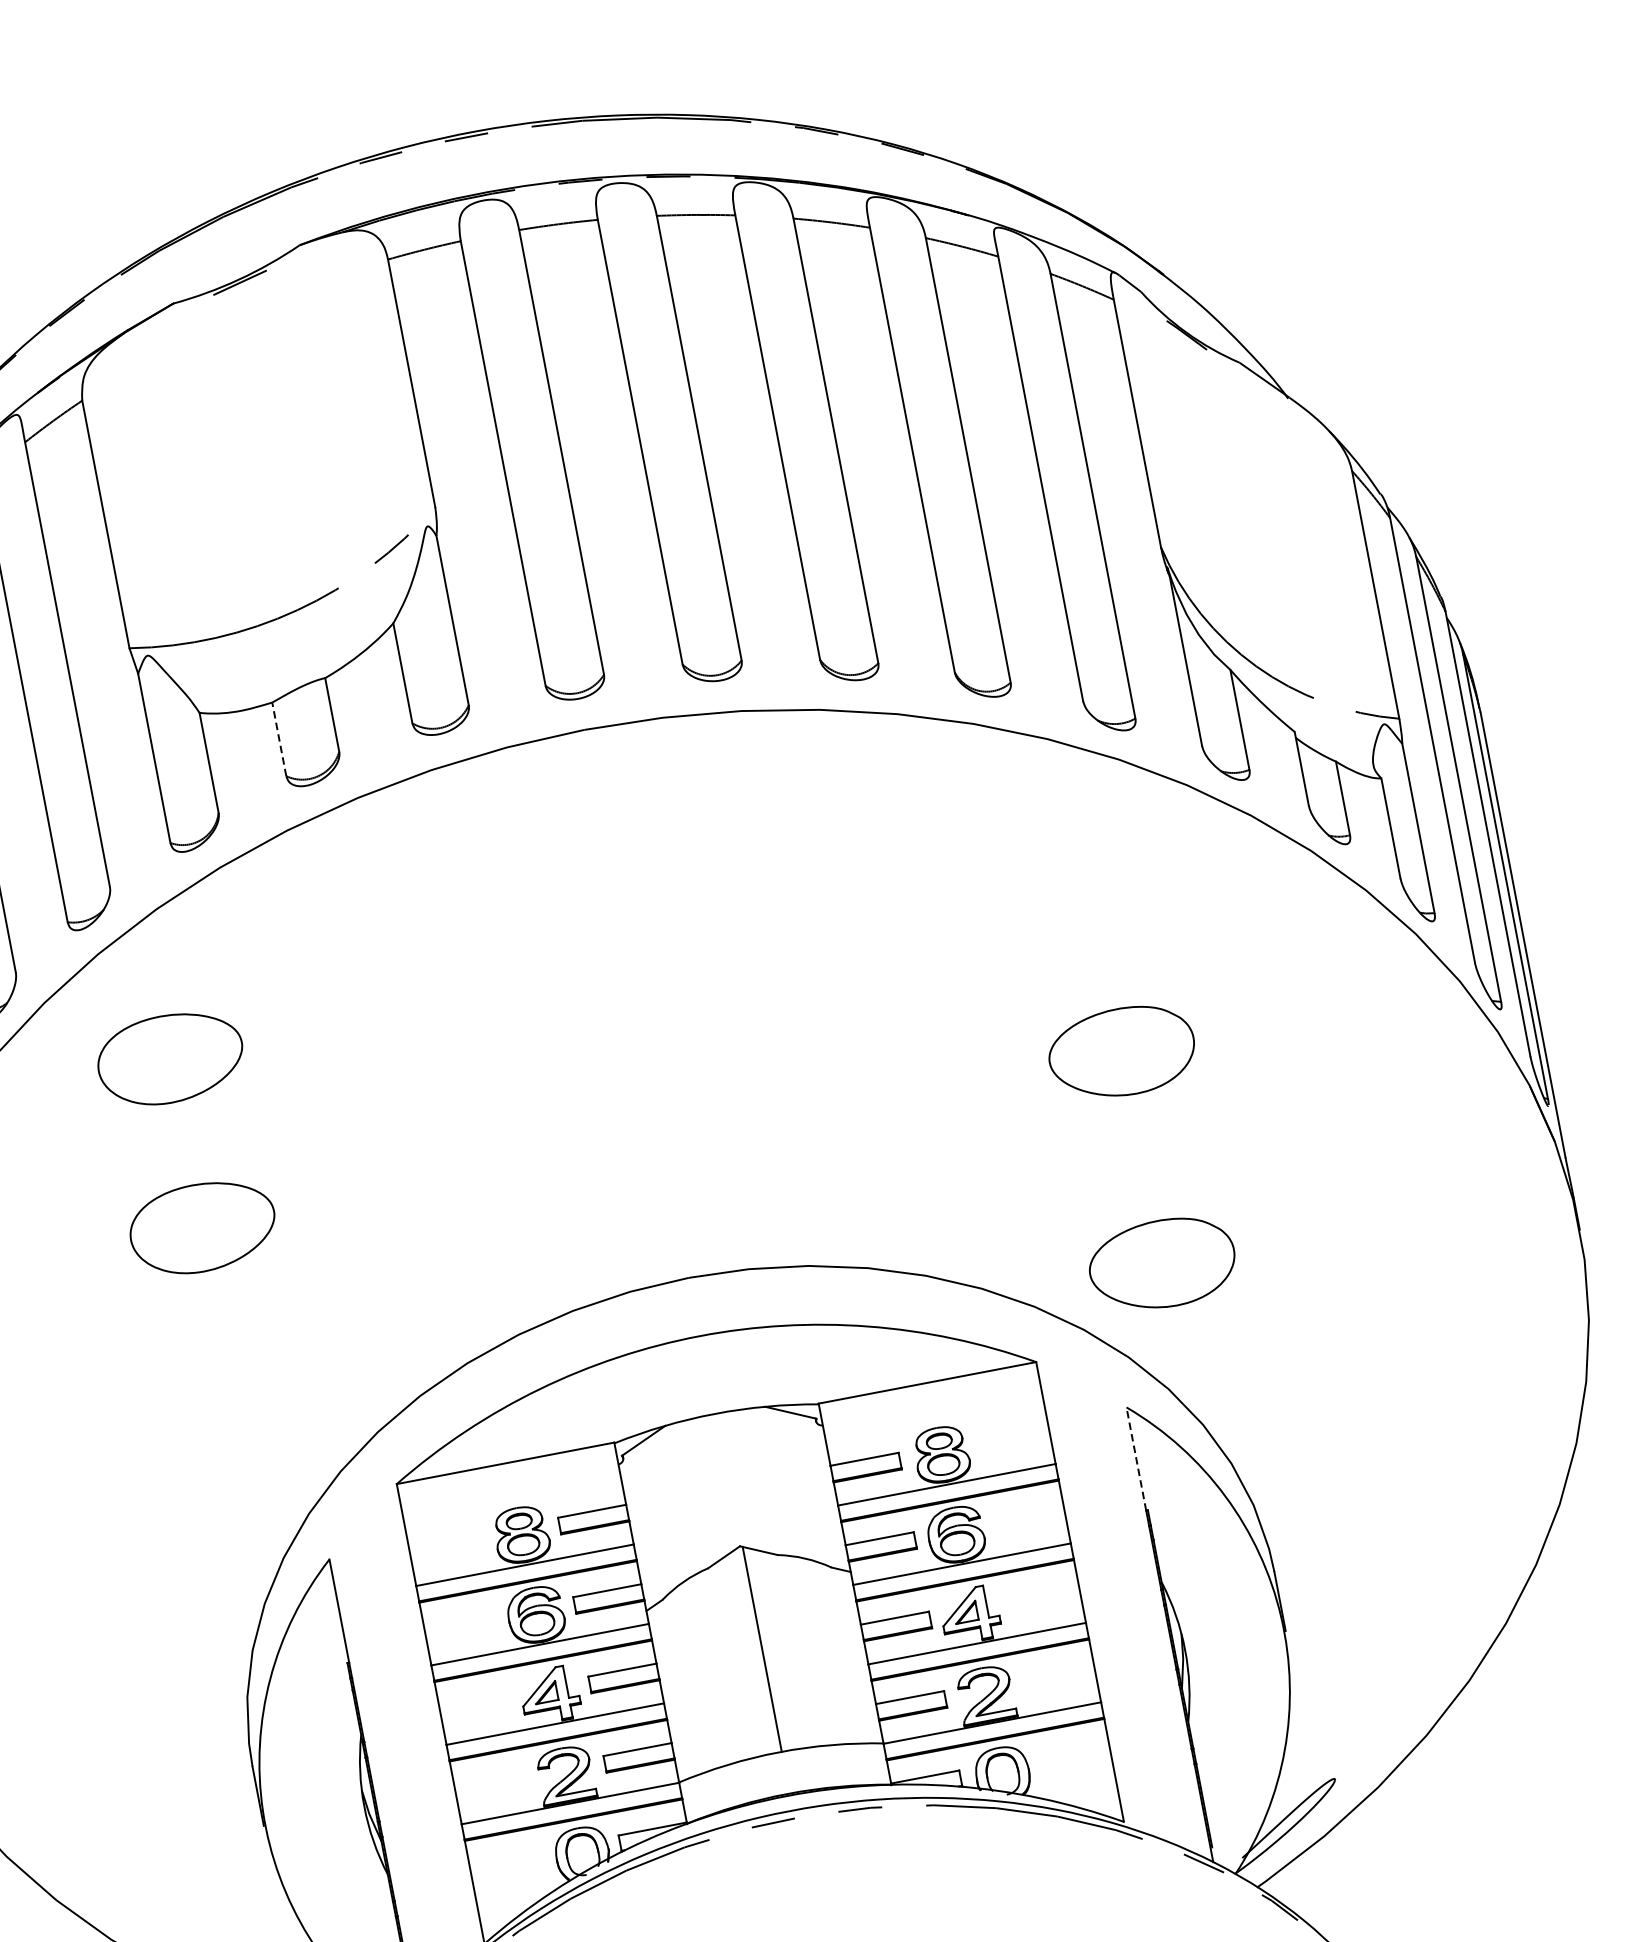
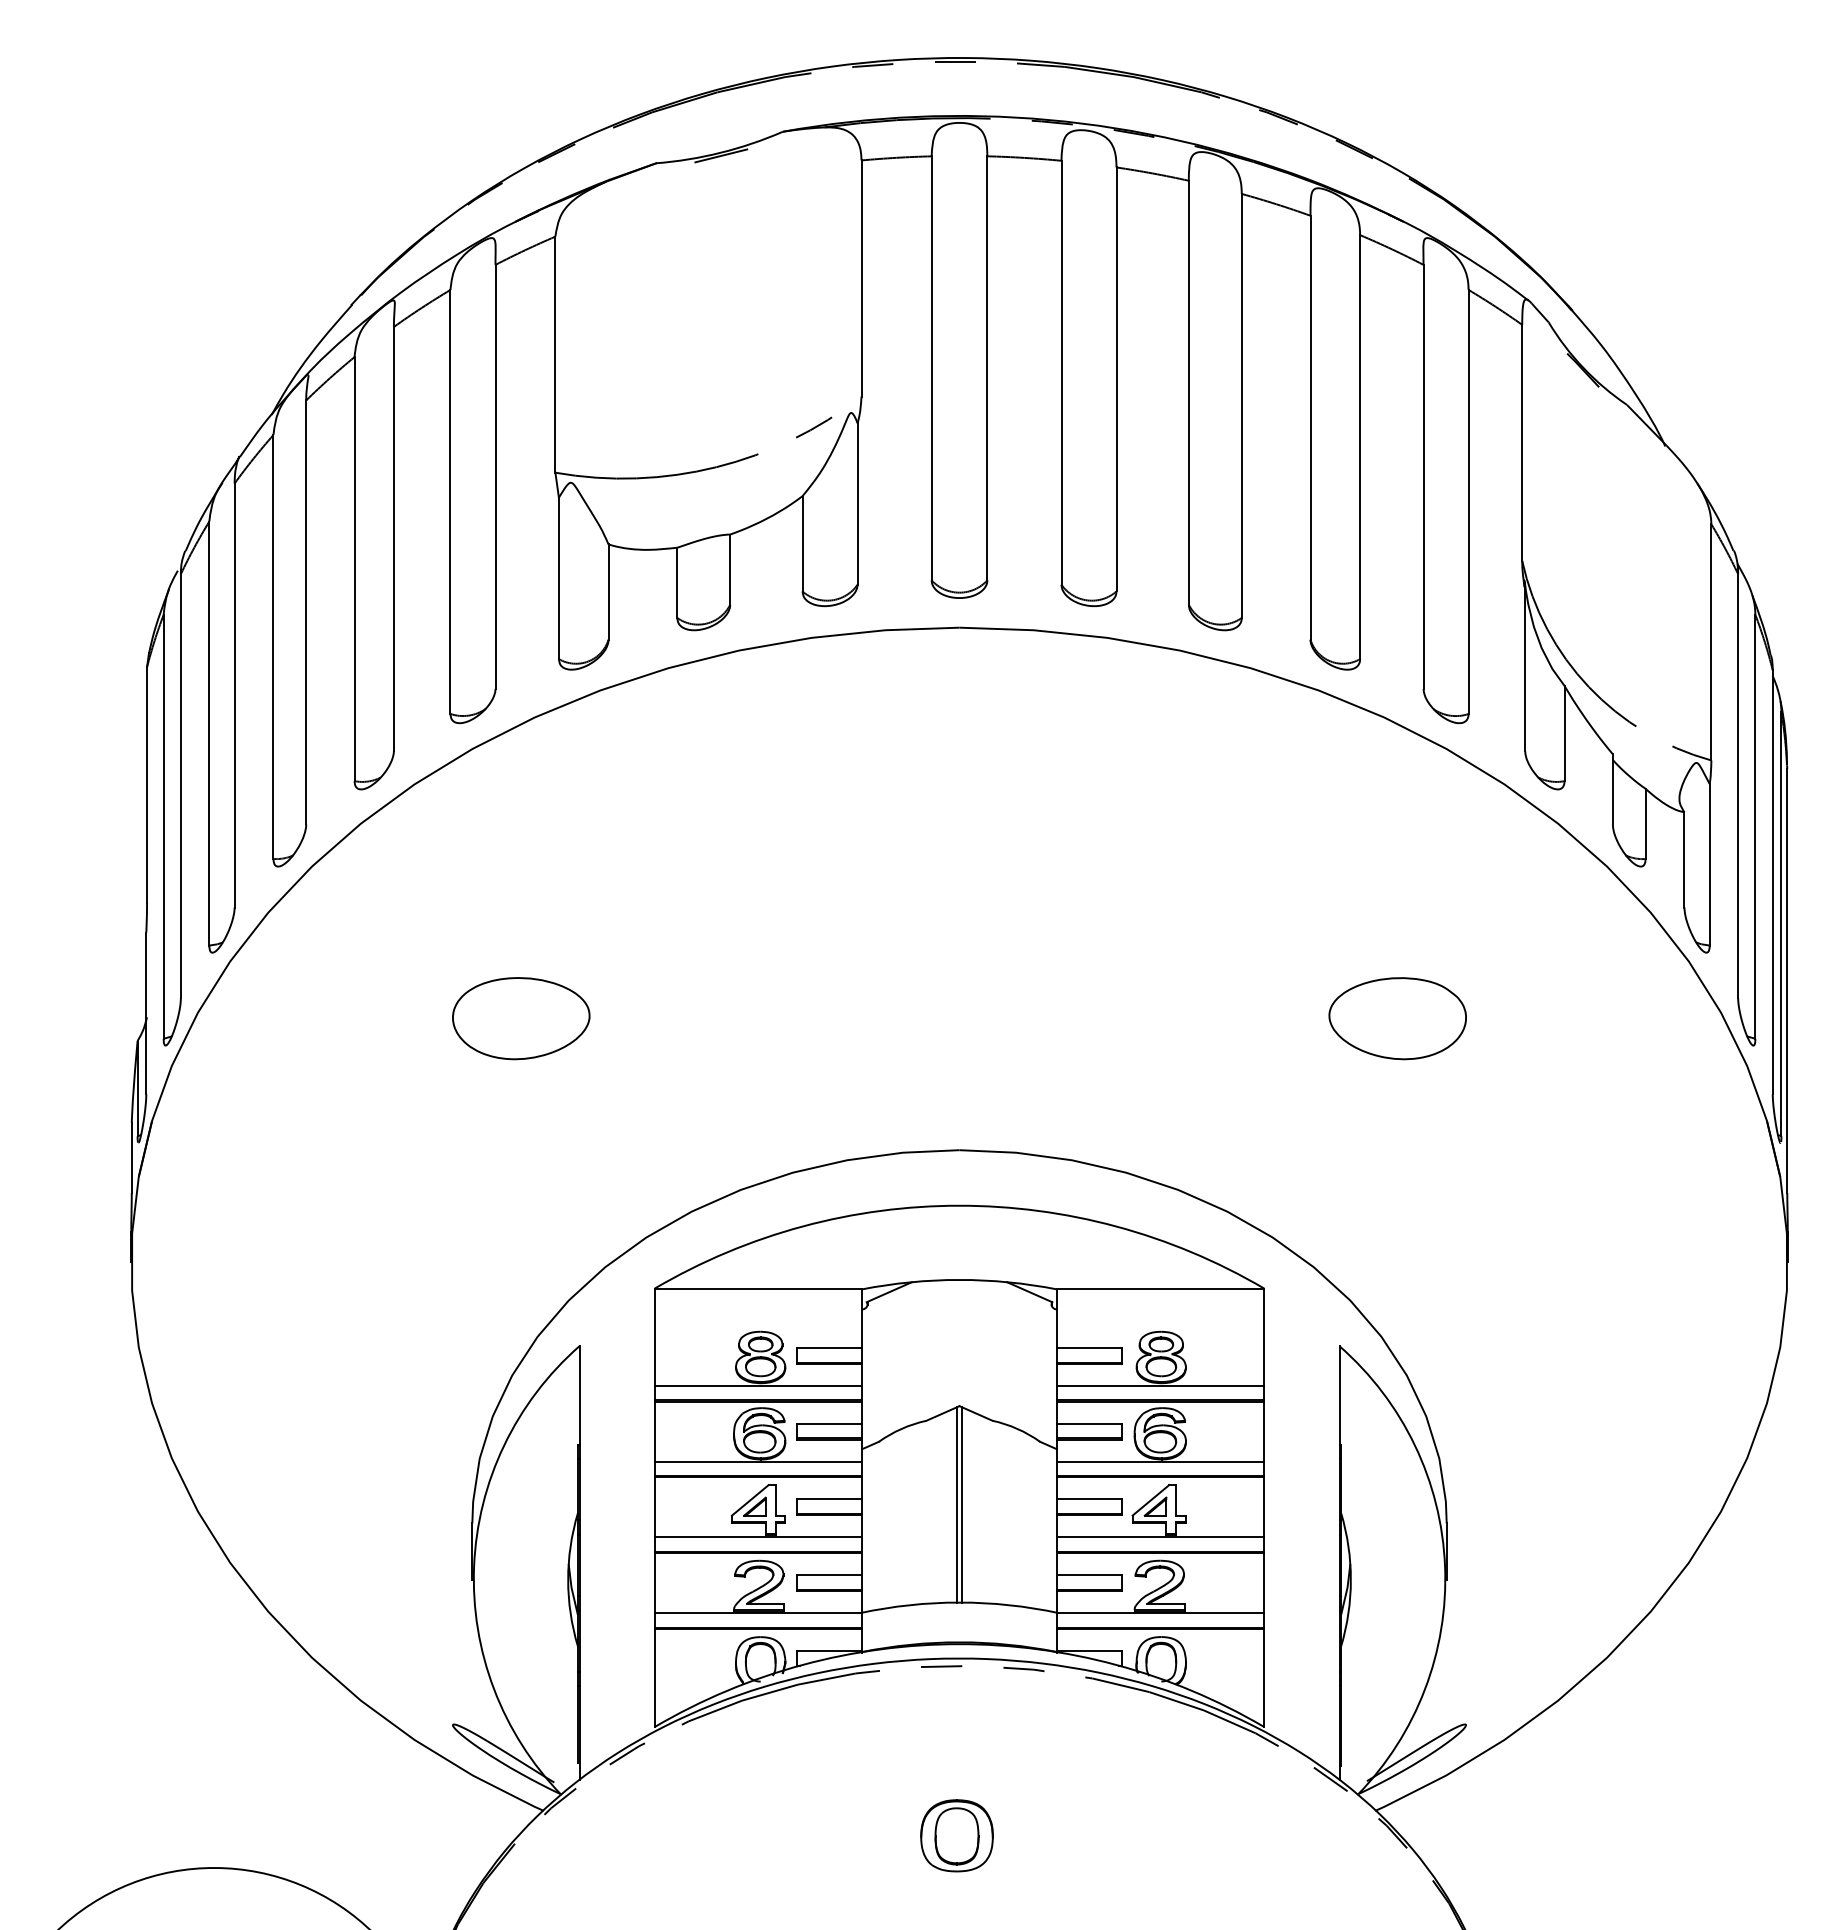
line: (279, 738) -> (677, 582), dashed -> solid
part: (170, 1058) -> (521, 857), removed
part: (1162, 1263) -> (1397, 1220), removed
line: (1136, 1458) -> (1339, 1394), dashed -> solid
line: (757, 1649) -> (957, 1504), added

